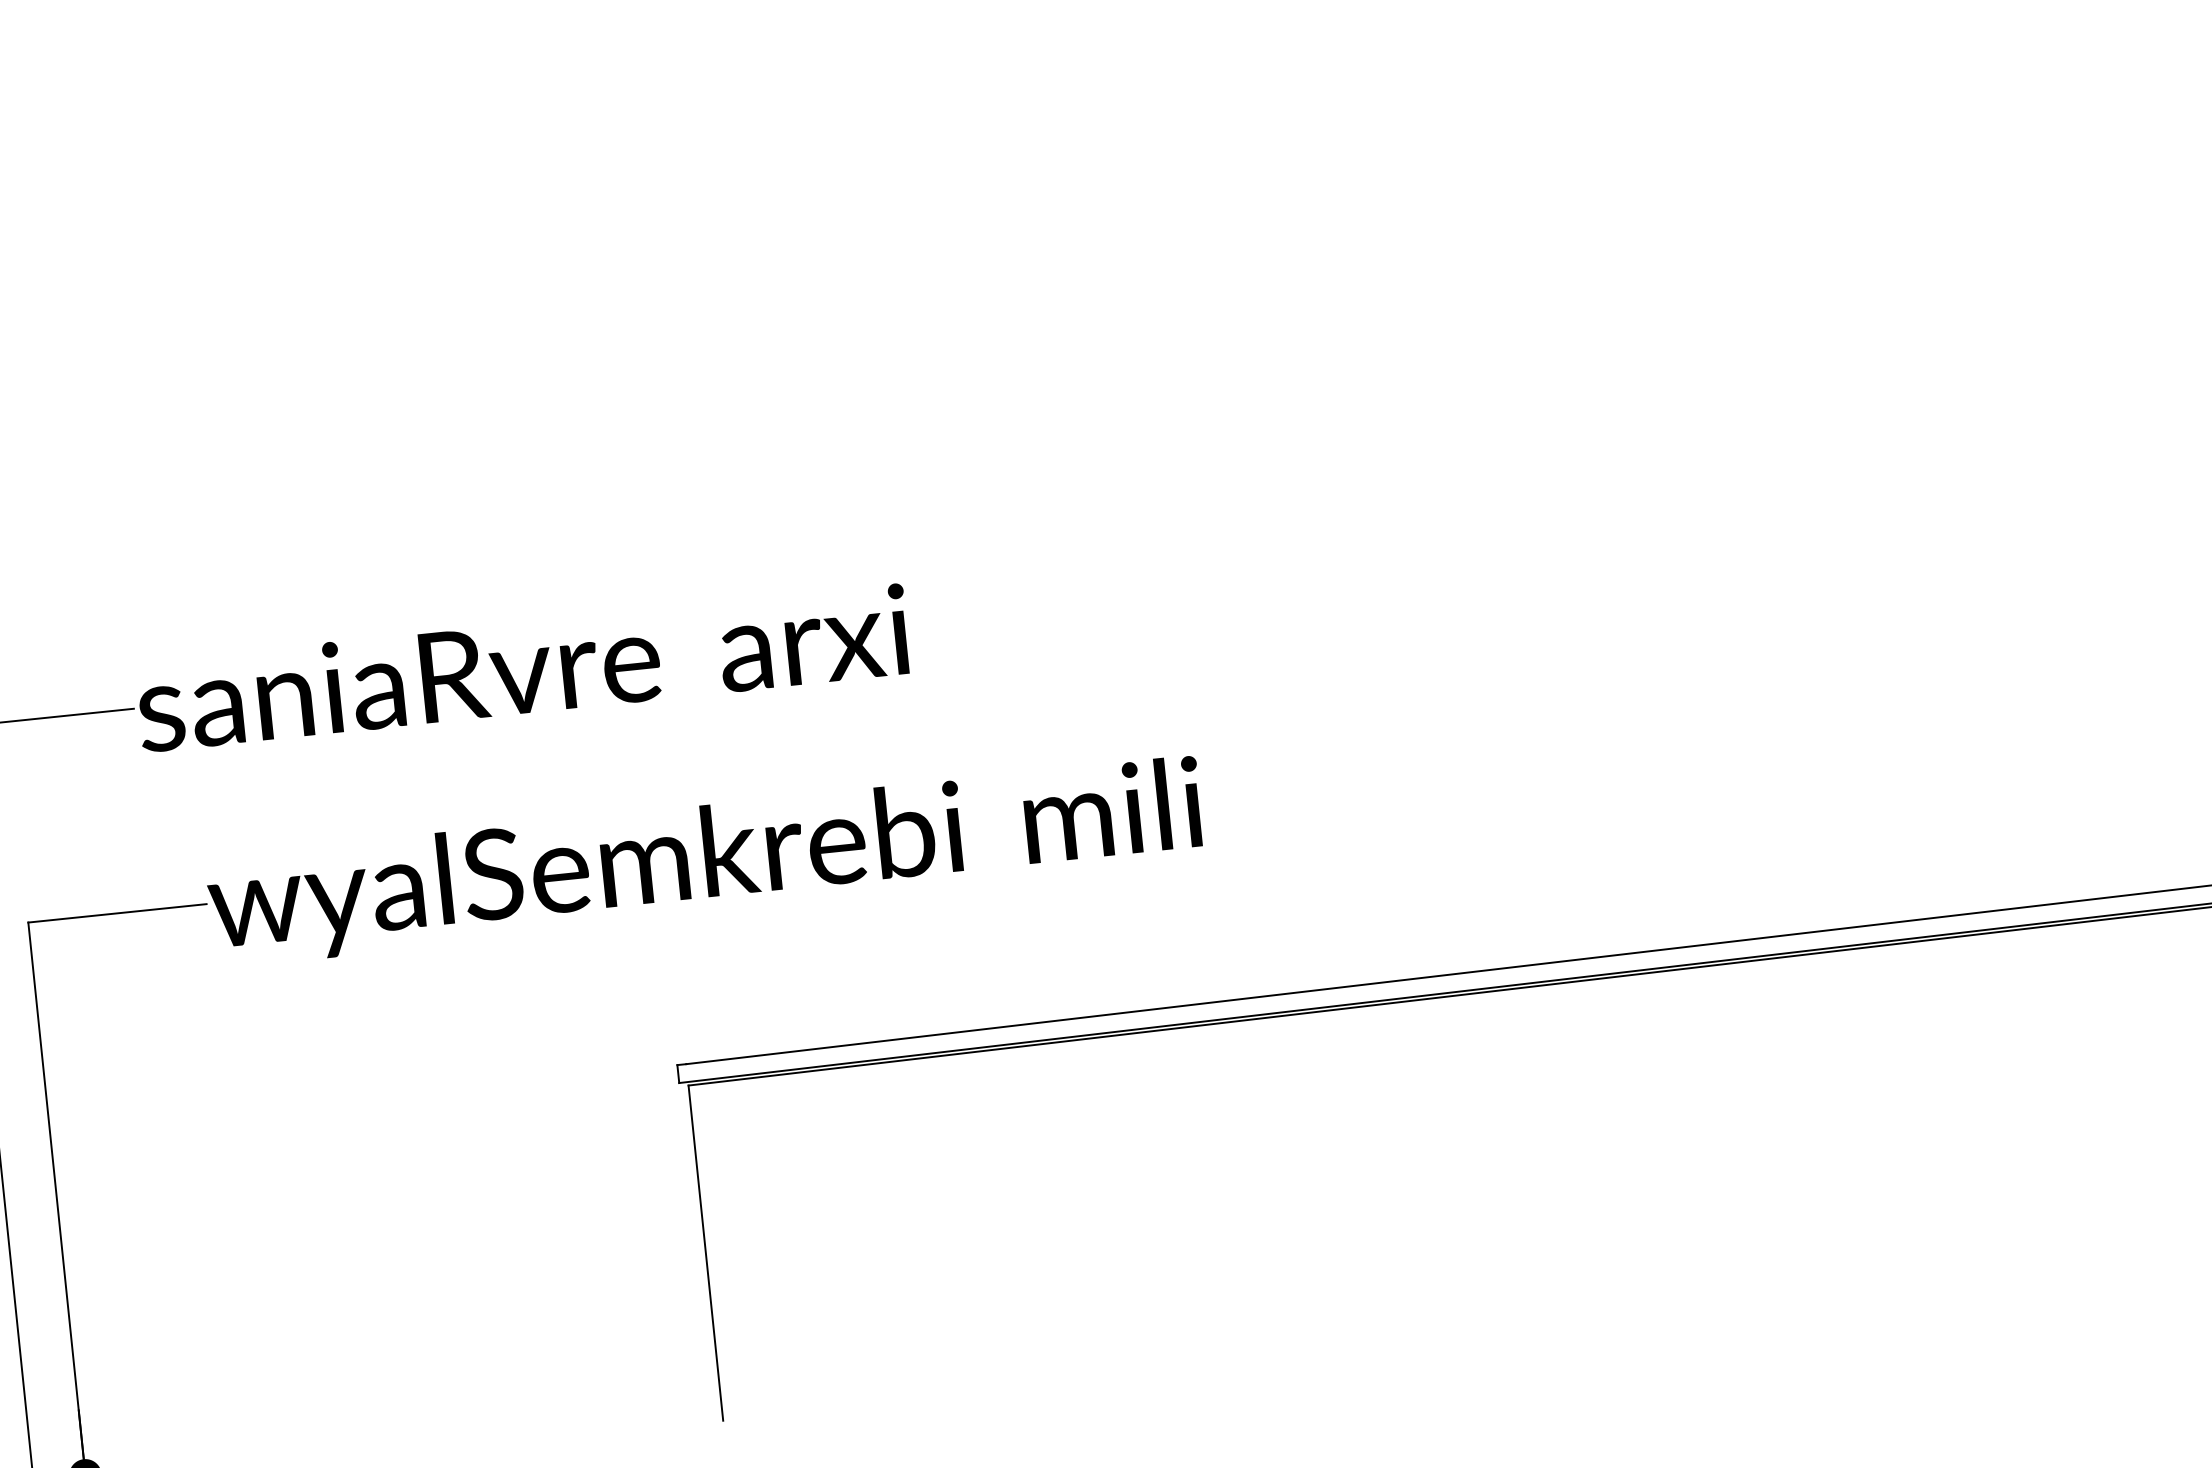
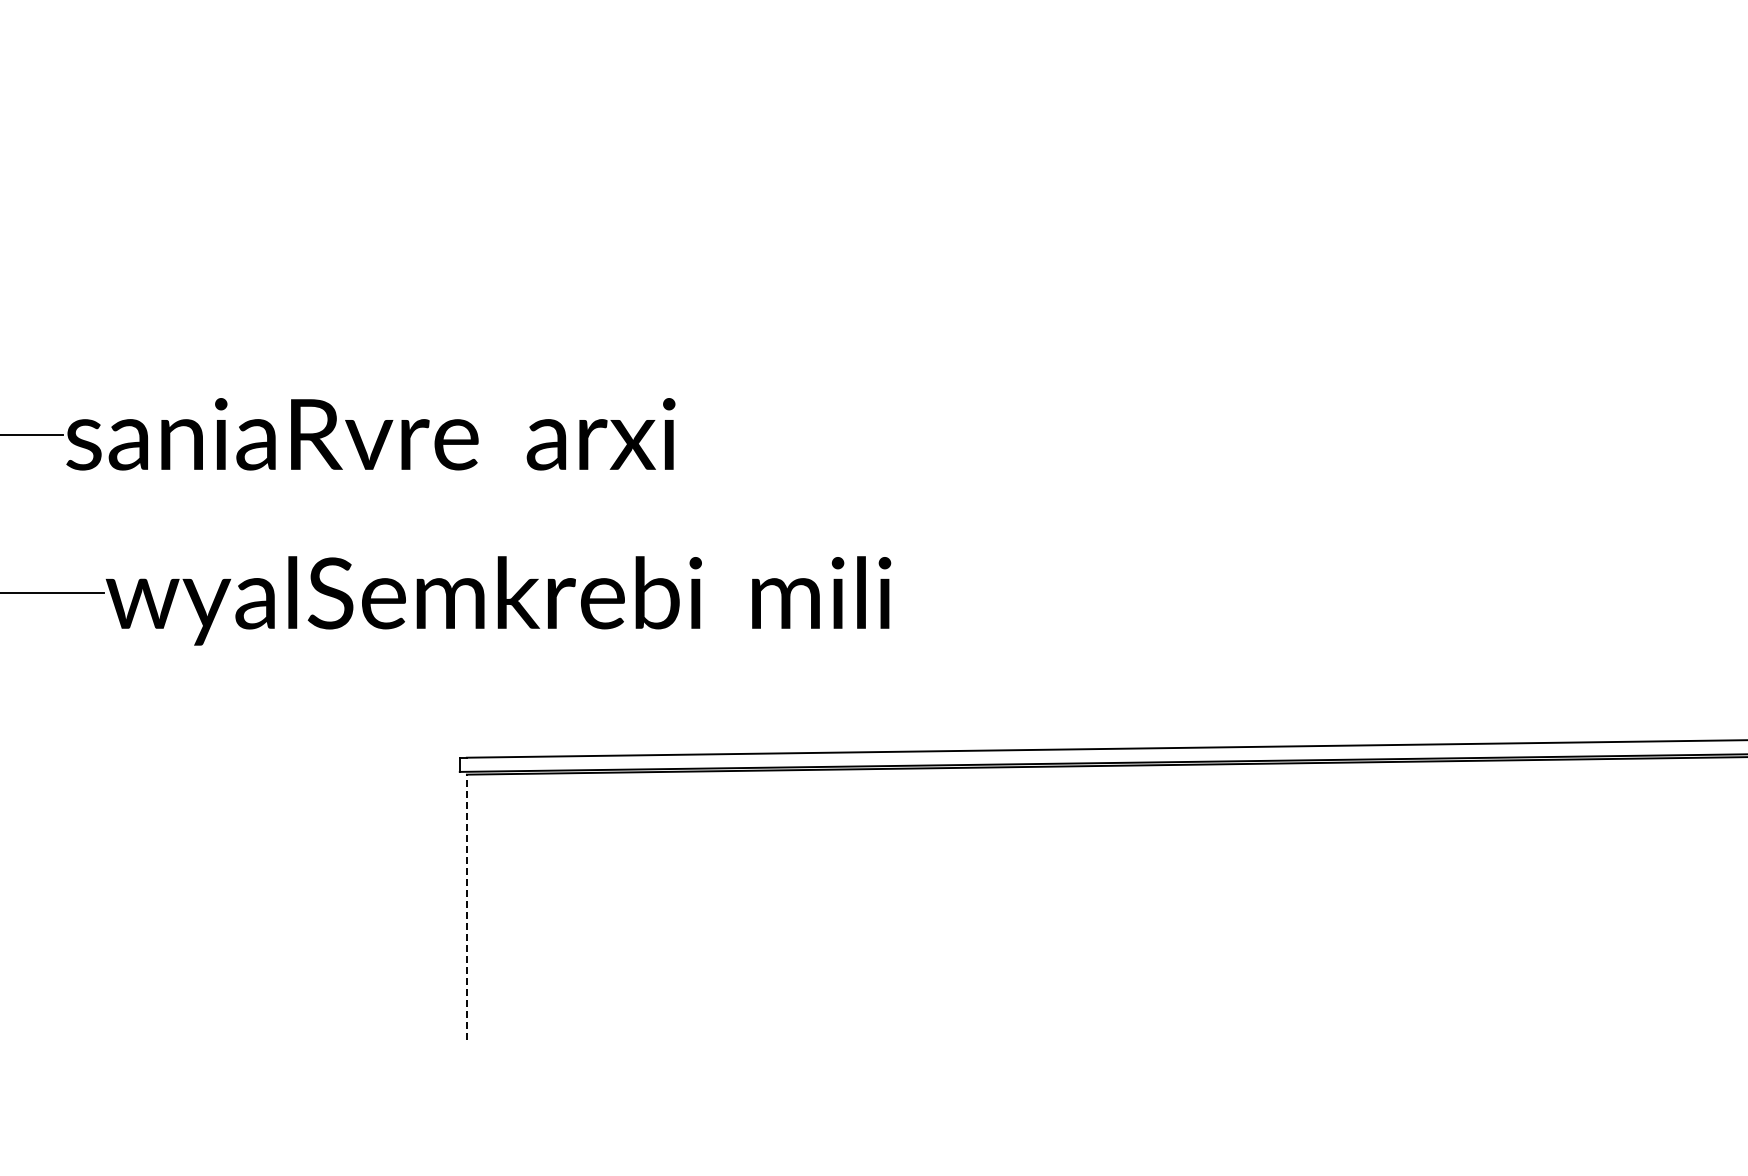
line: (705, 1253) -> (466, 907), solid -> dashed

